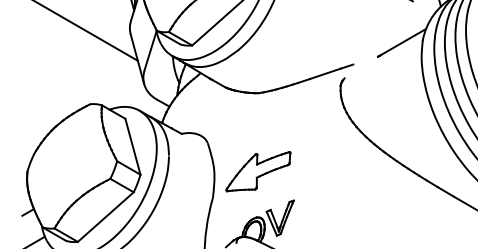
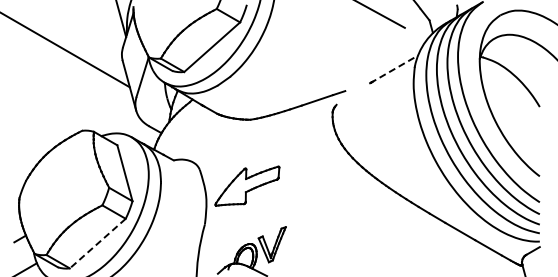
line: (402, 42) -> (394, 69), solid -> dashed
part: (258, 170) -> (247, 185), moved
line: (105, 216) -> (97, 243), solid -> dashed

